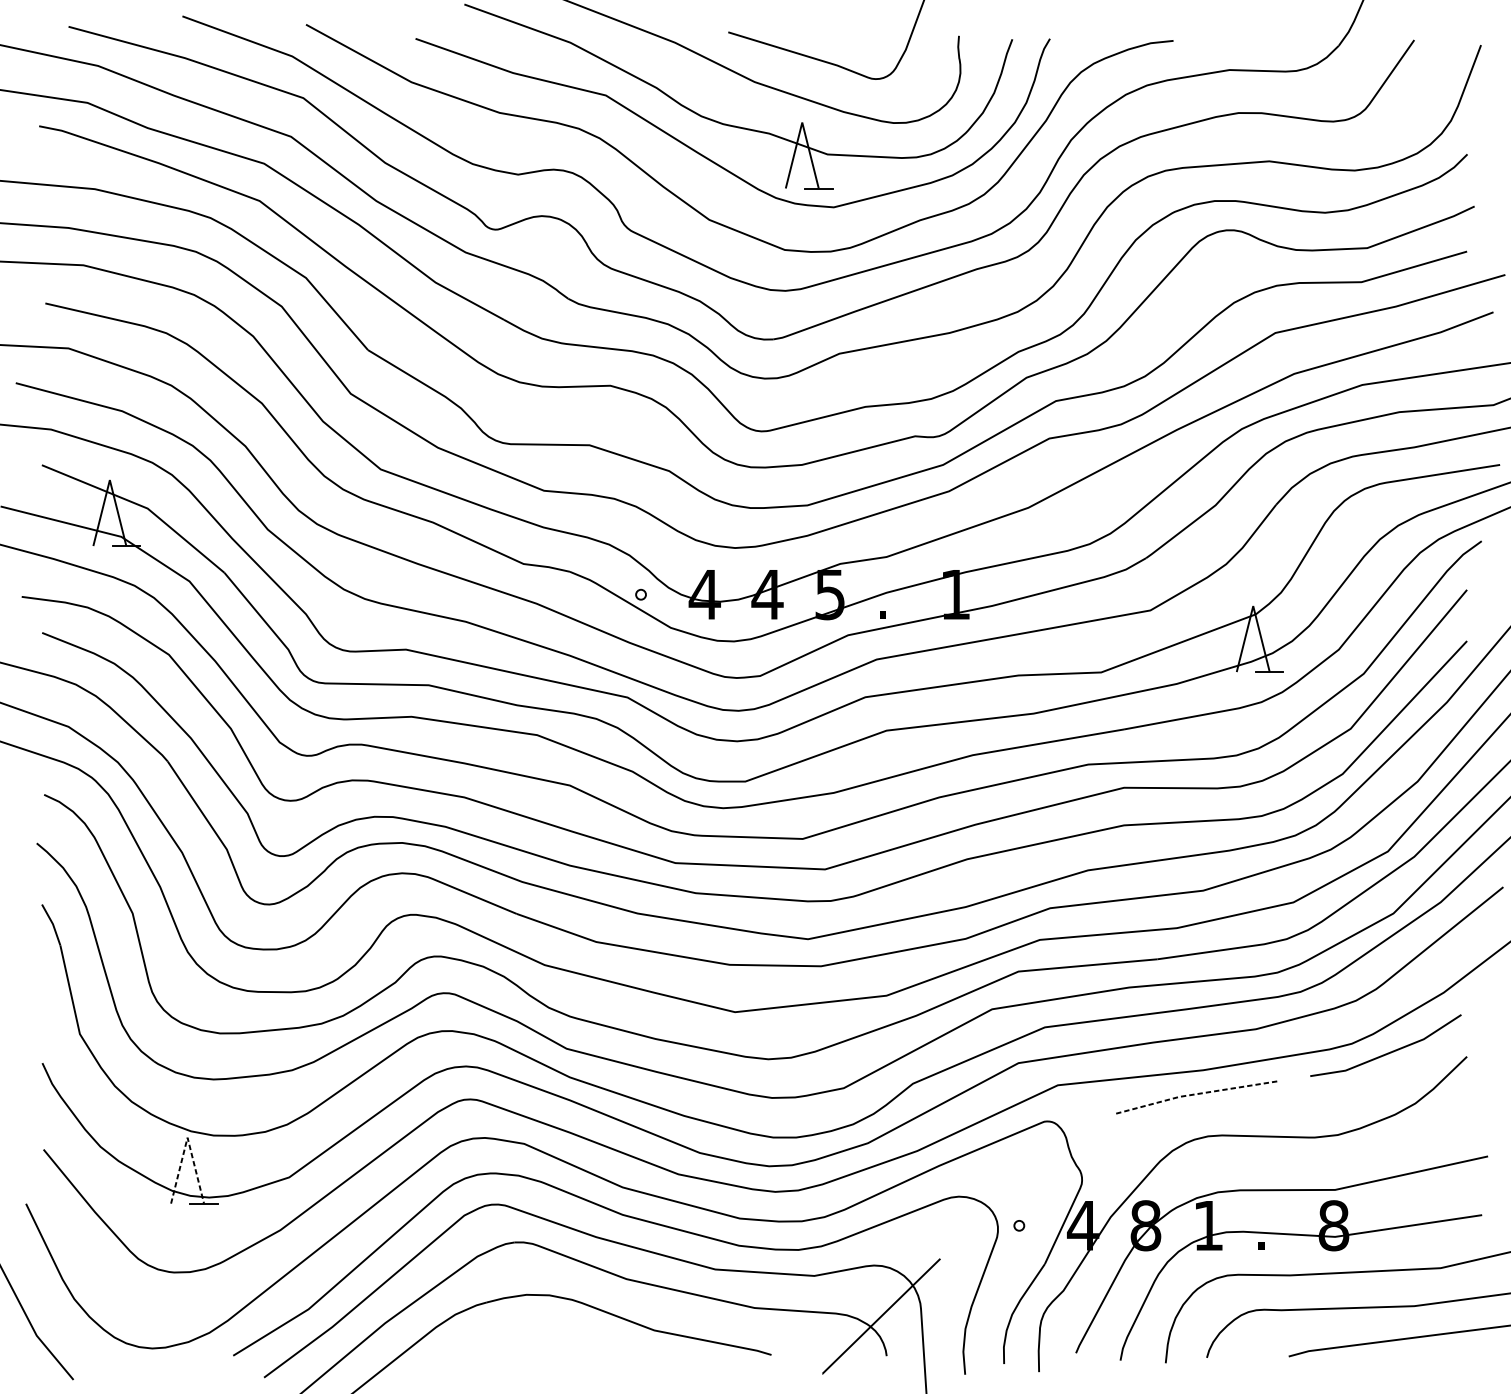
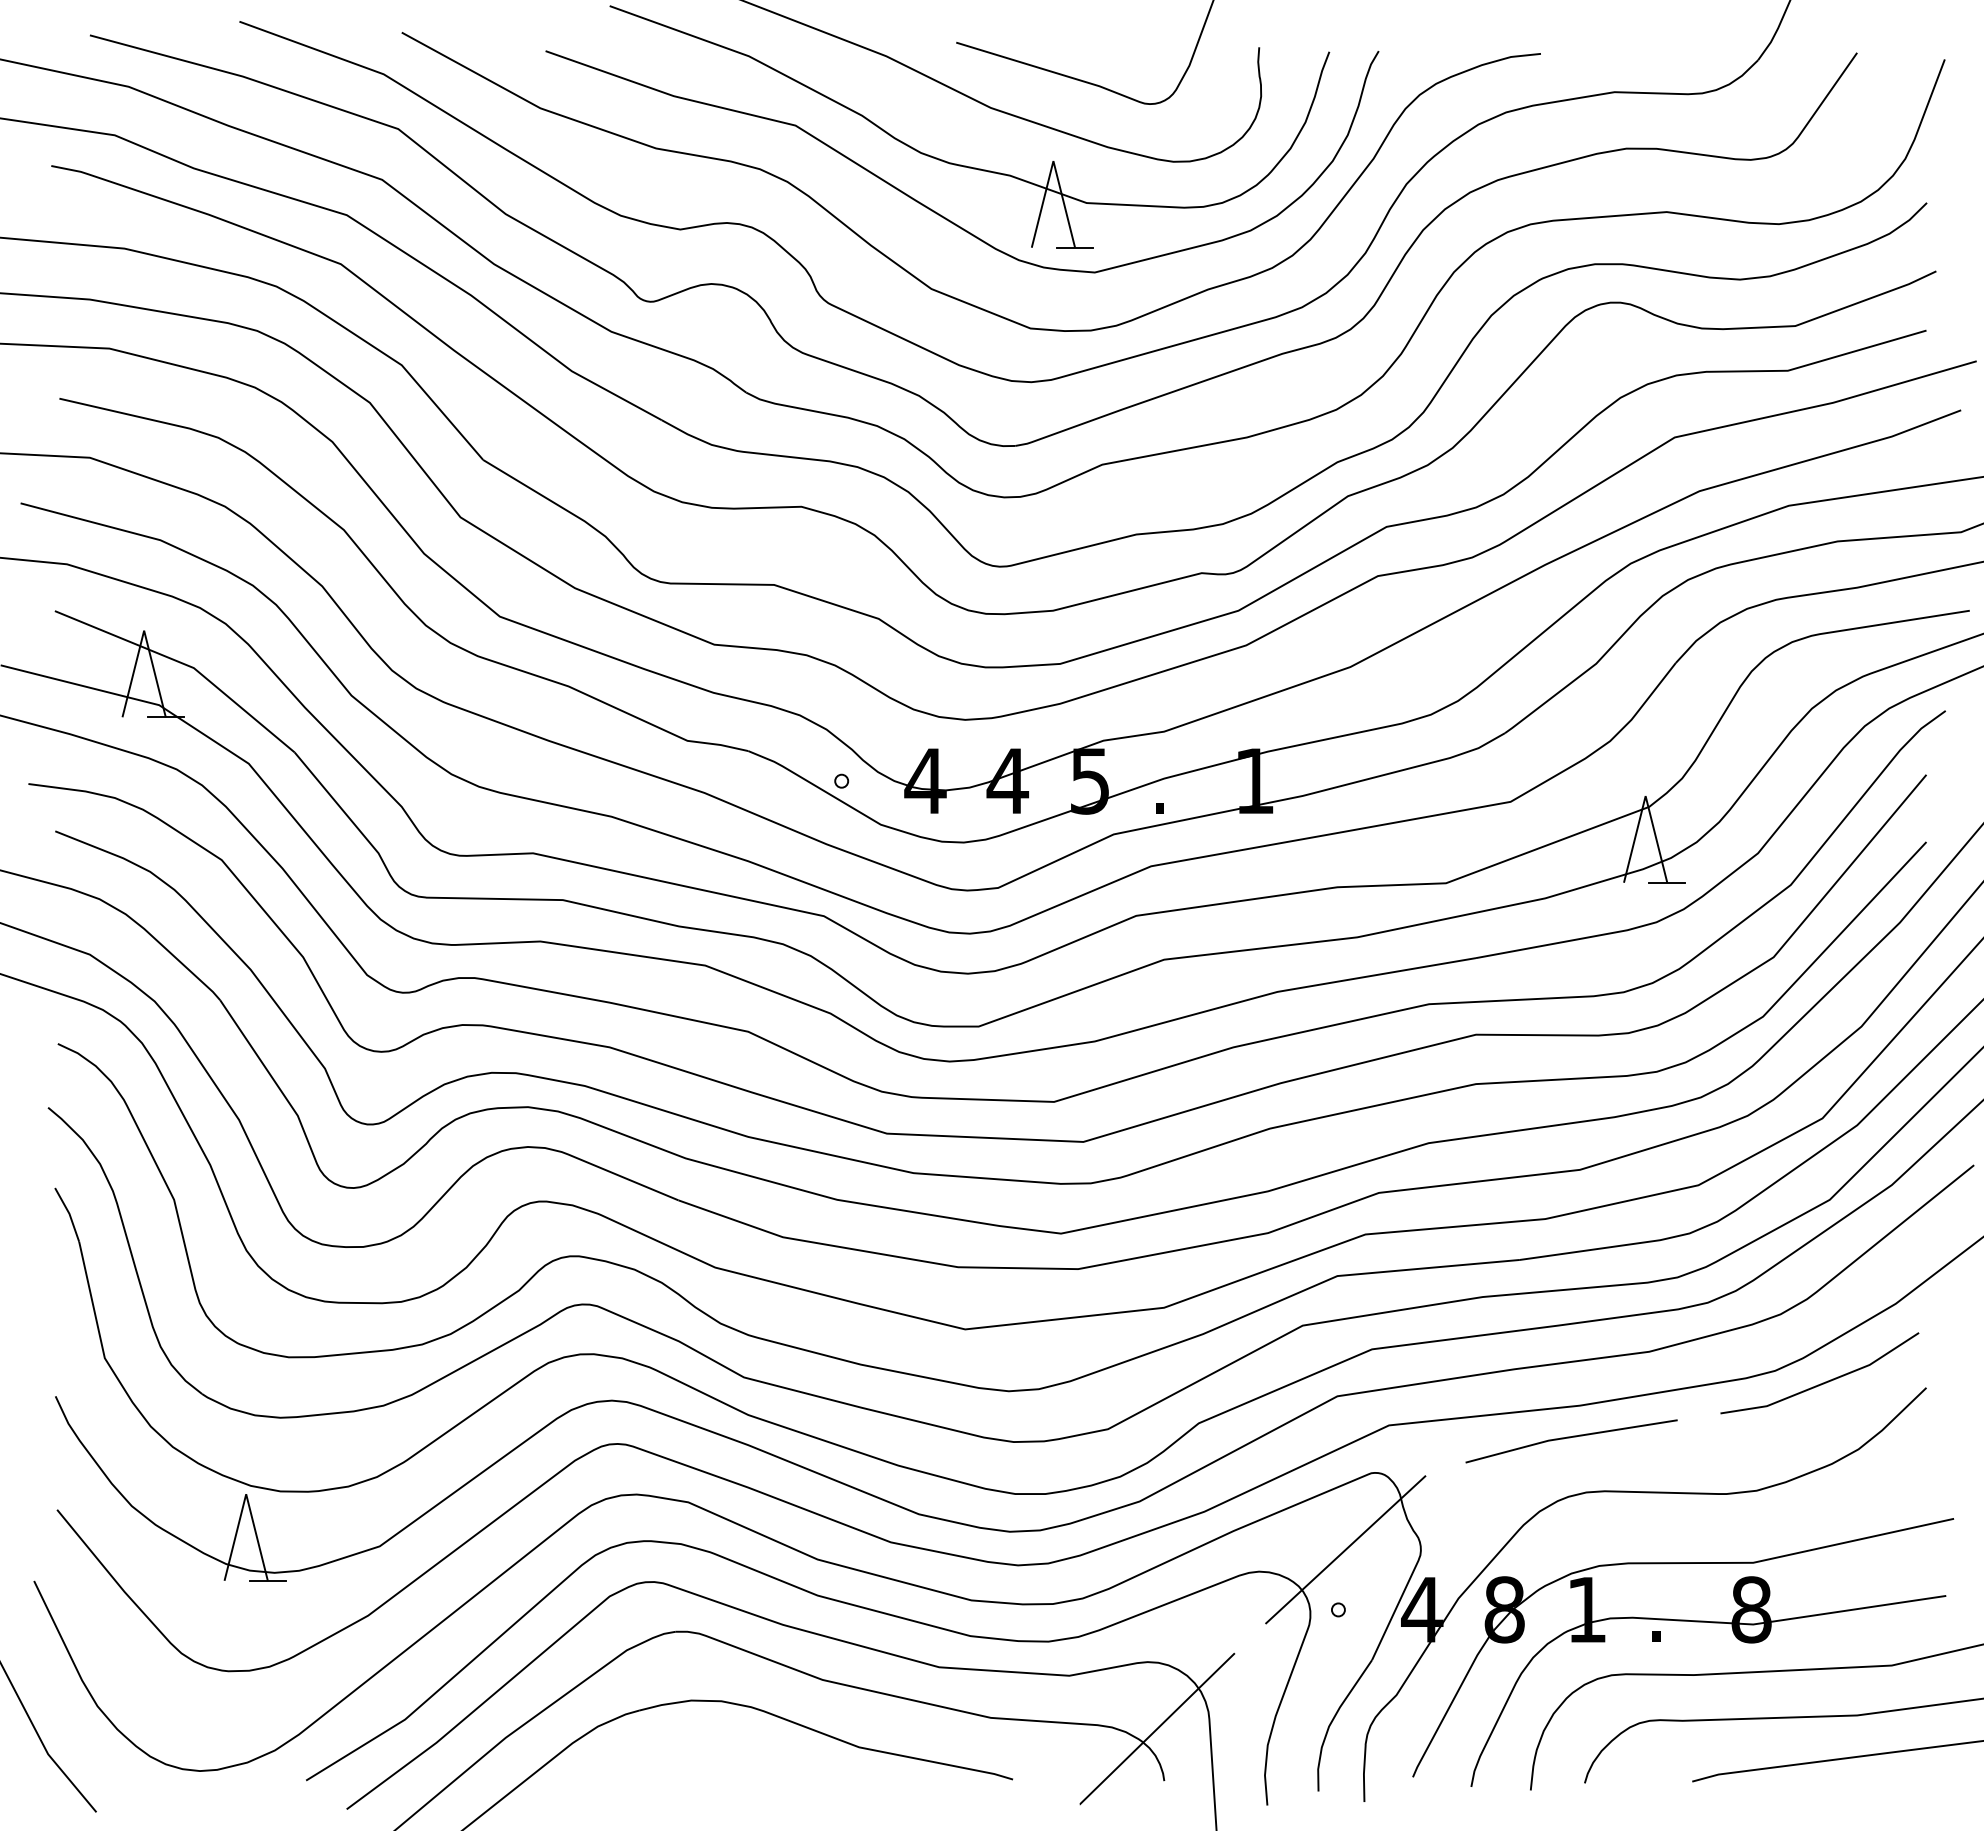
line: (1196, 1094) -> (1570, 1437), dashed -> solid
line: (187, 1137) -> (246, 1494), dashed -> solid
line: (1024, 1179) -> (1345, 1549), added

